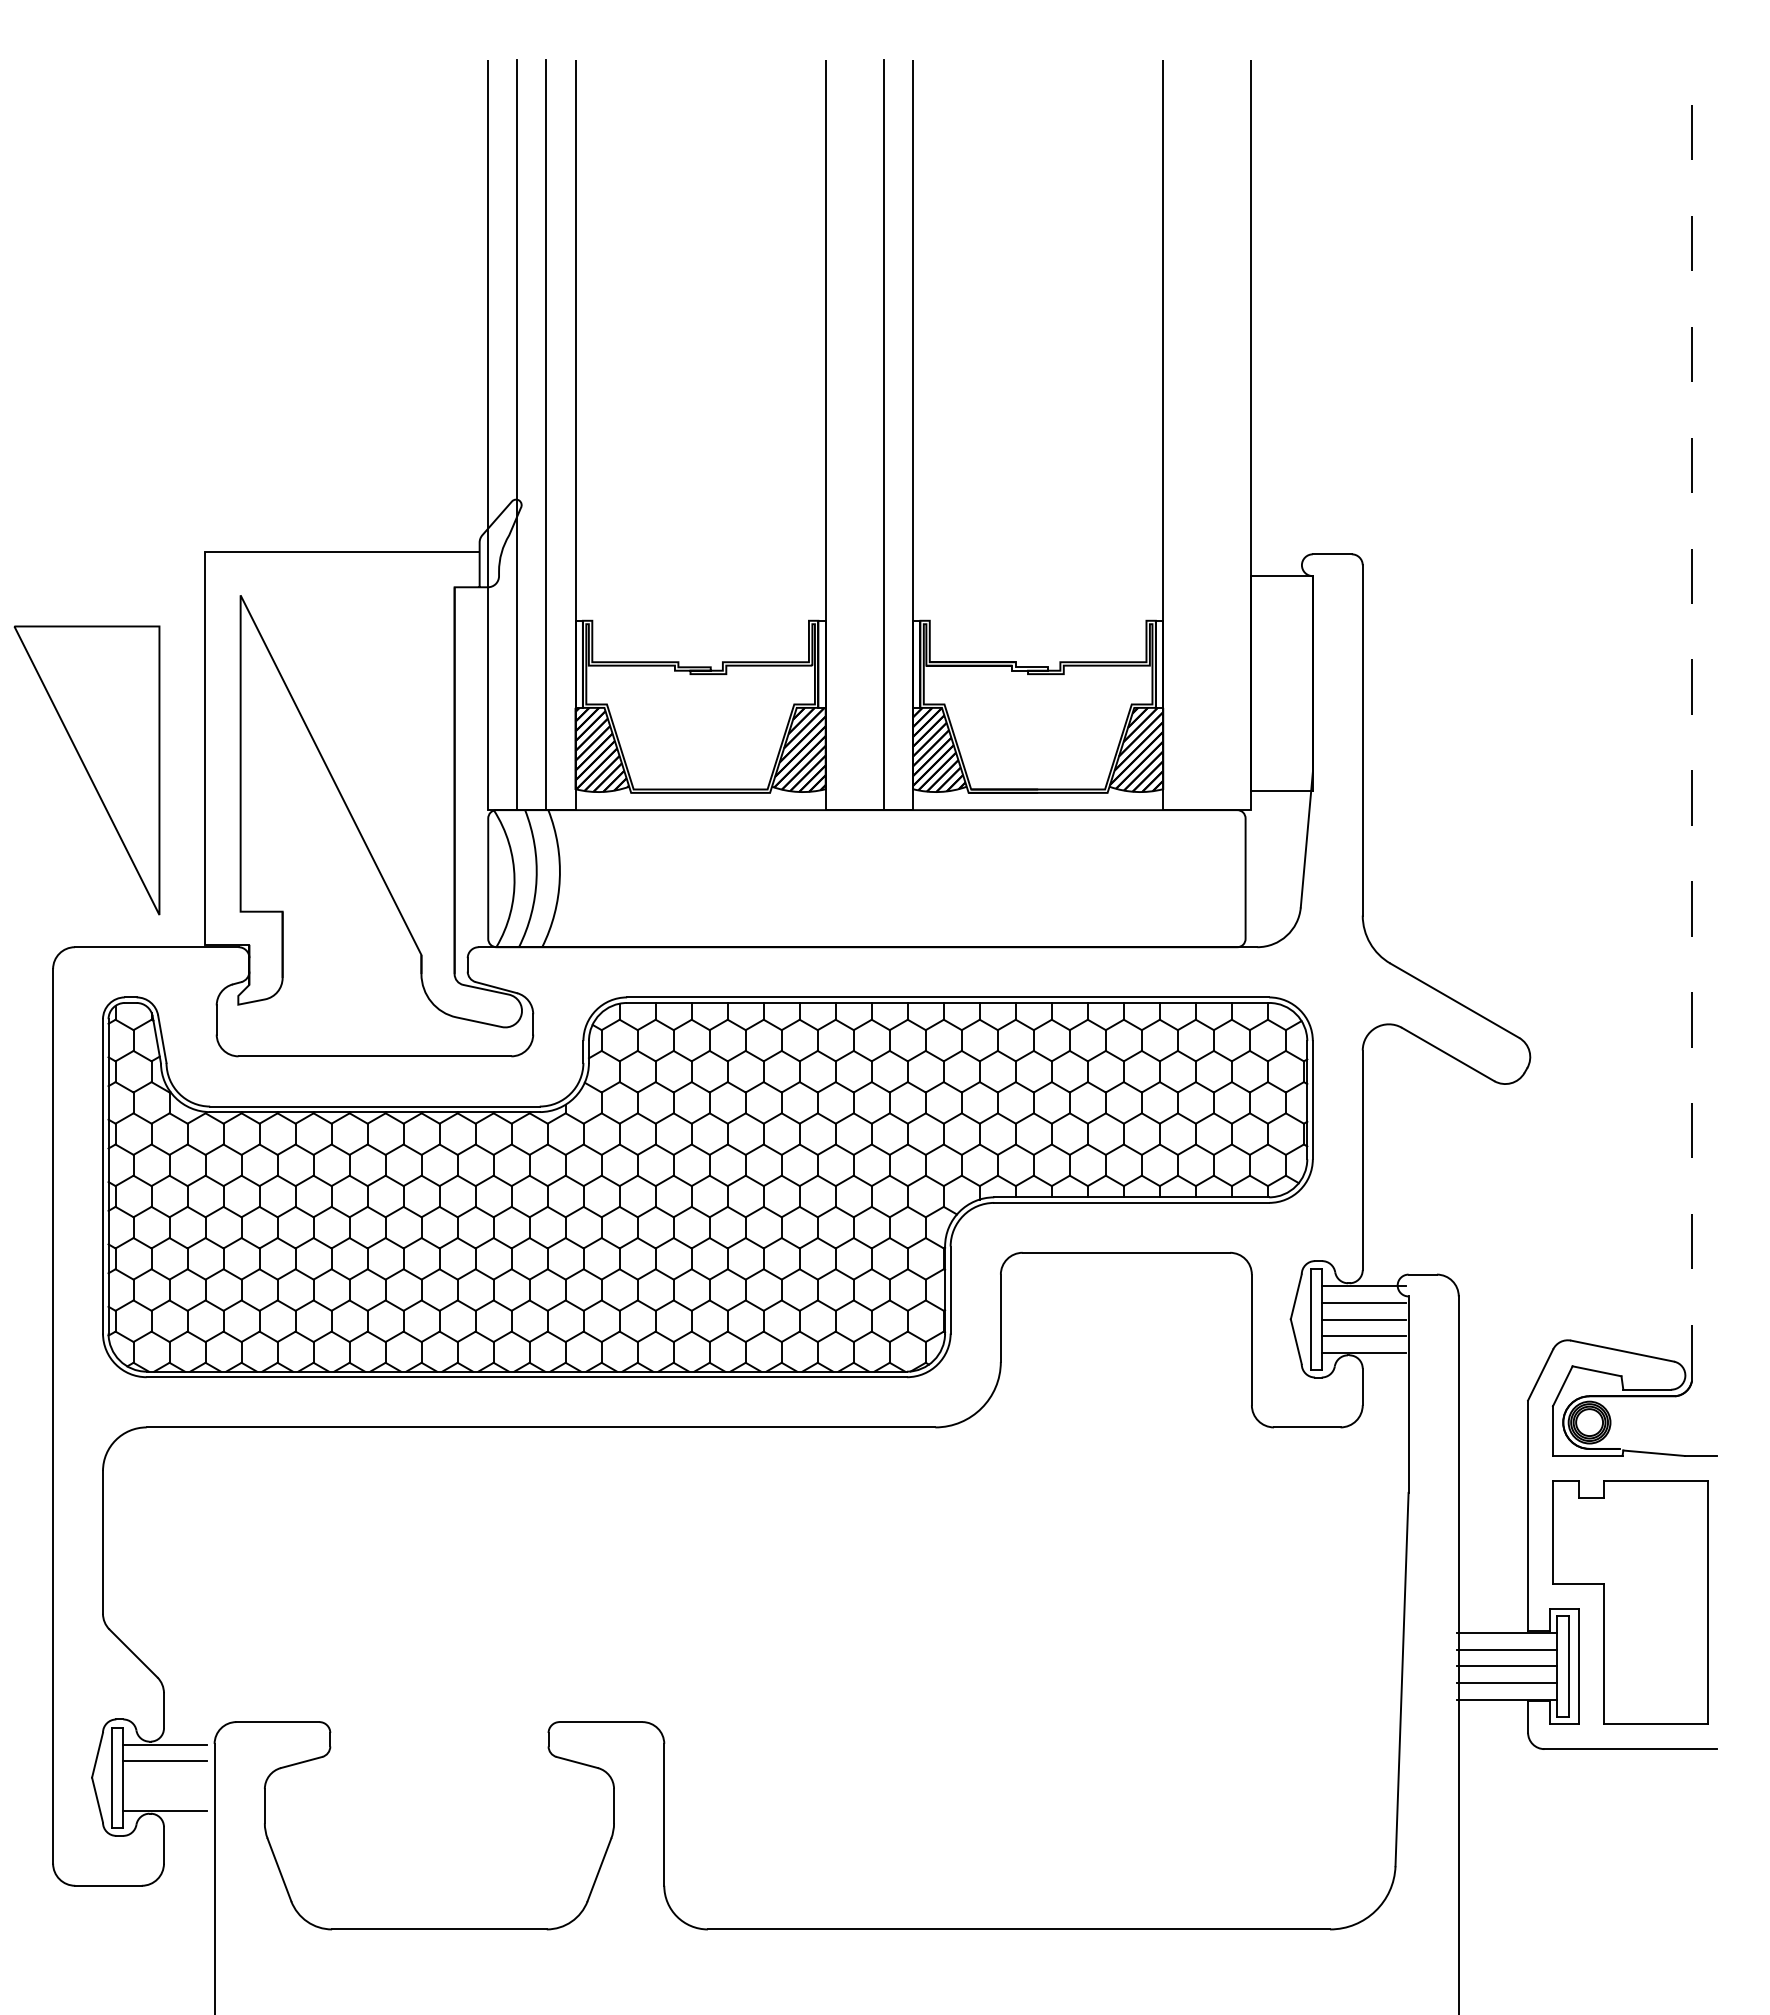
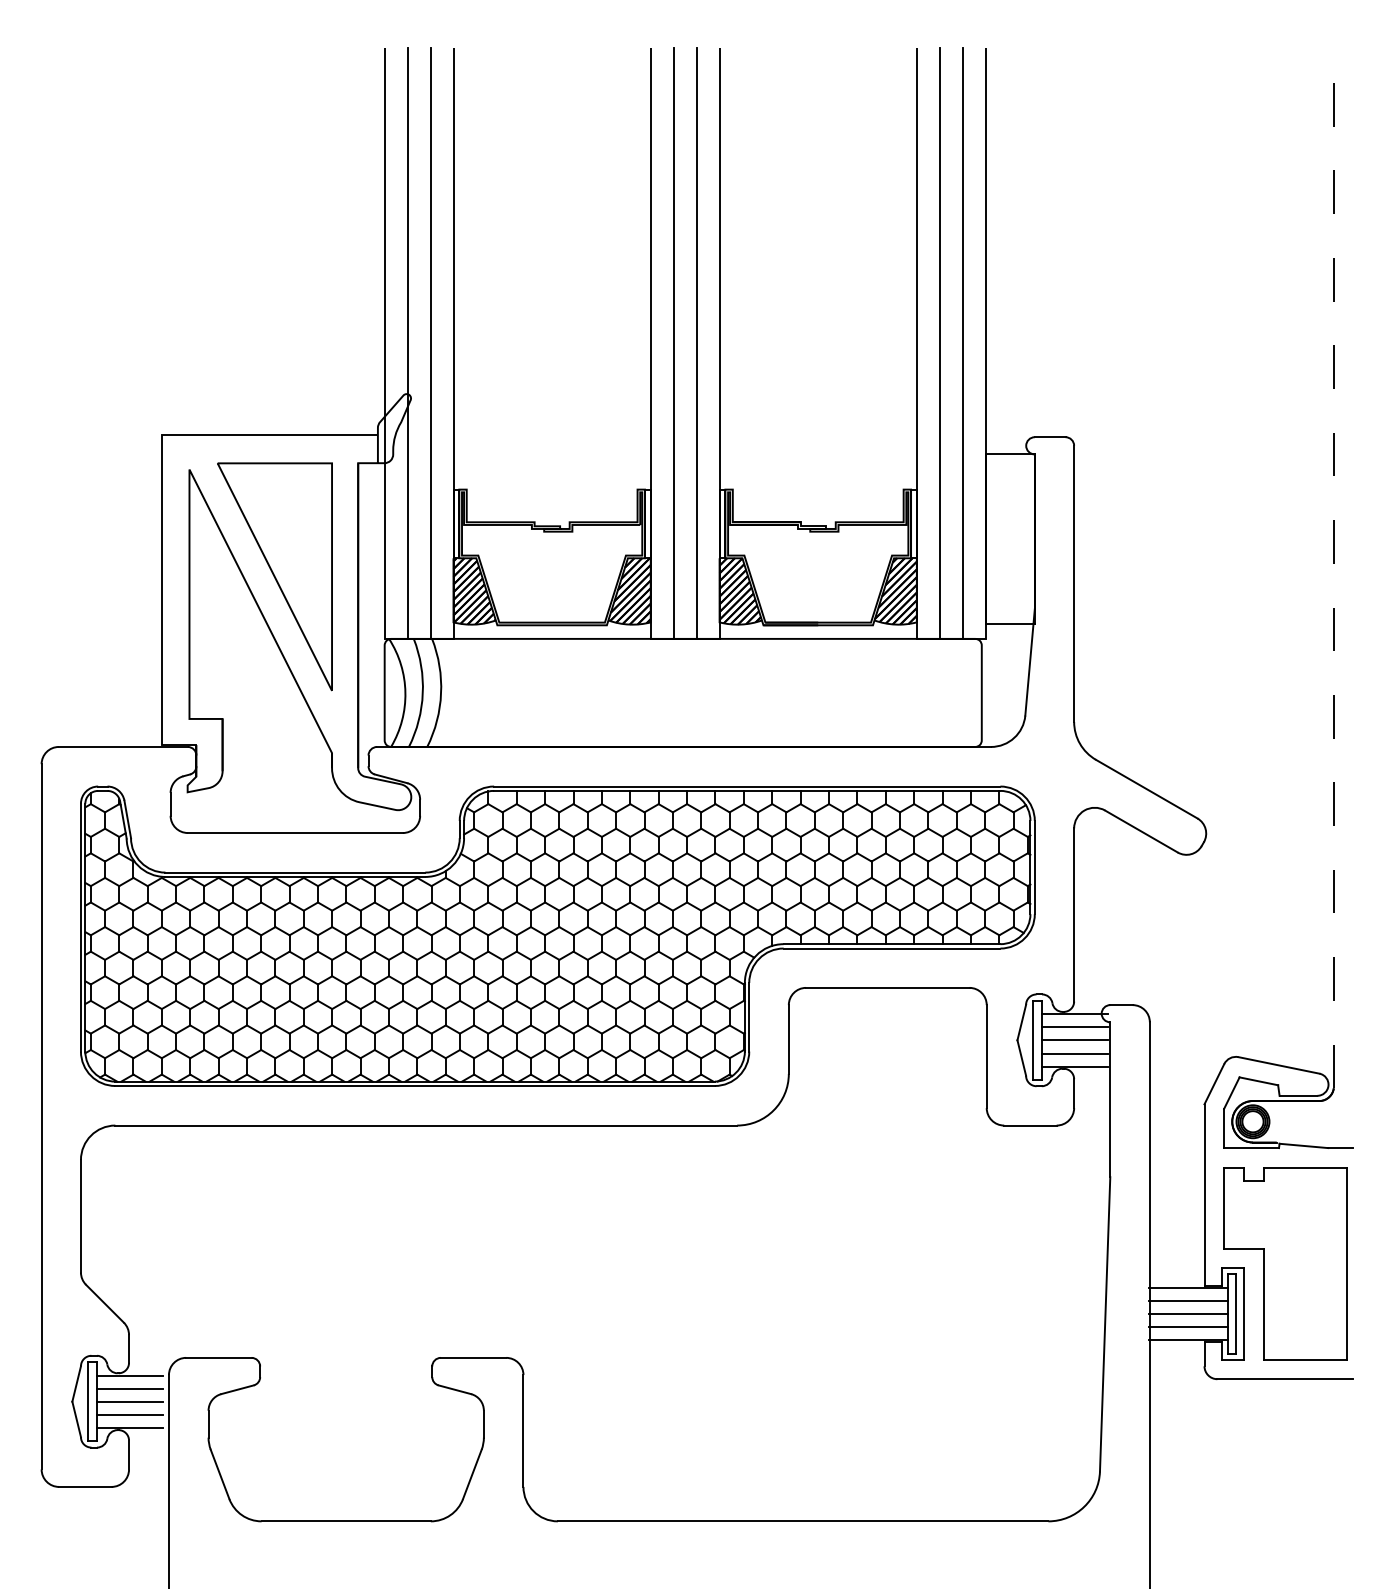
line: (854, 435) -> (673, 343), added
line: (1192, 435) -> (939, 343), added
line: (1221, 435) -> (962, 343), added
part: (86, 770) -> (274, 576), moved
line: (165, 1777) -> (130, 1401), added
line: (165, 1794) -> (130, 1414), added

